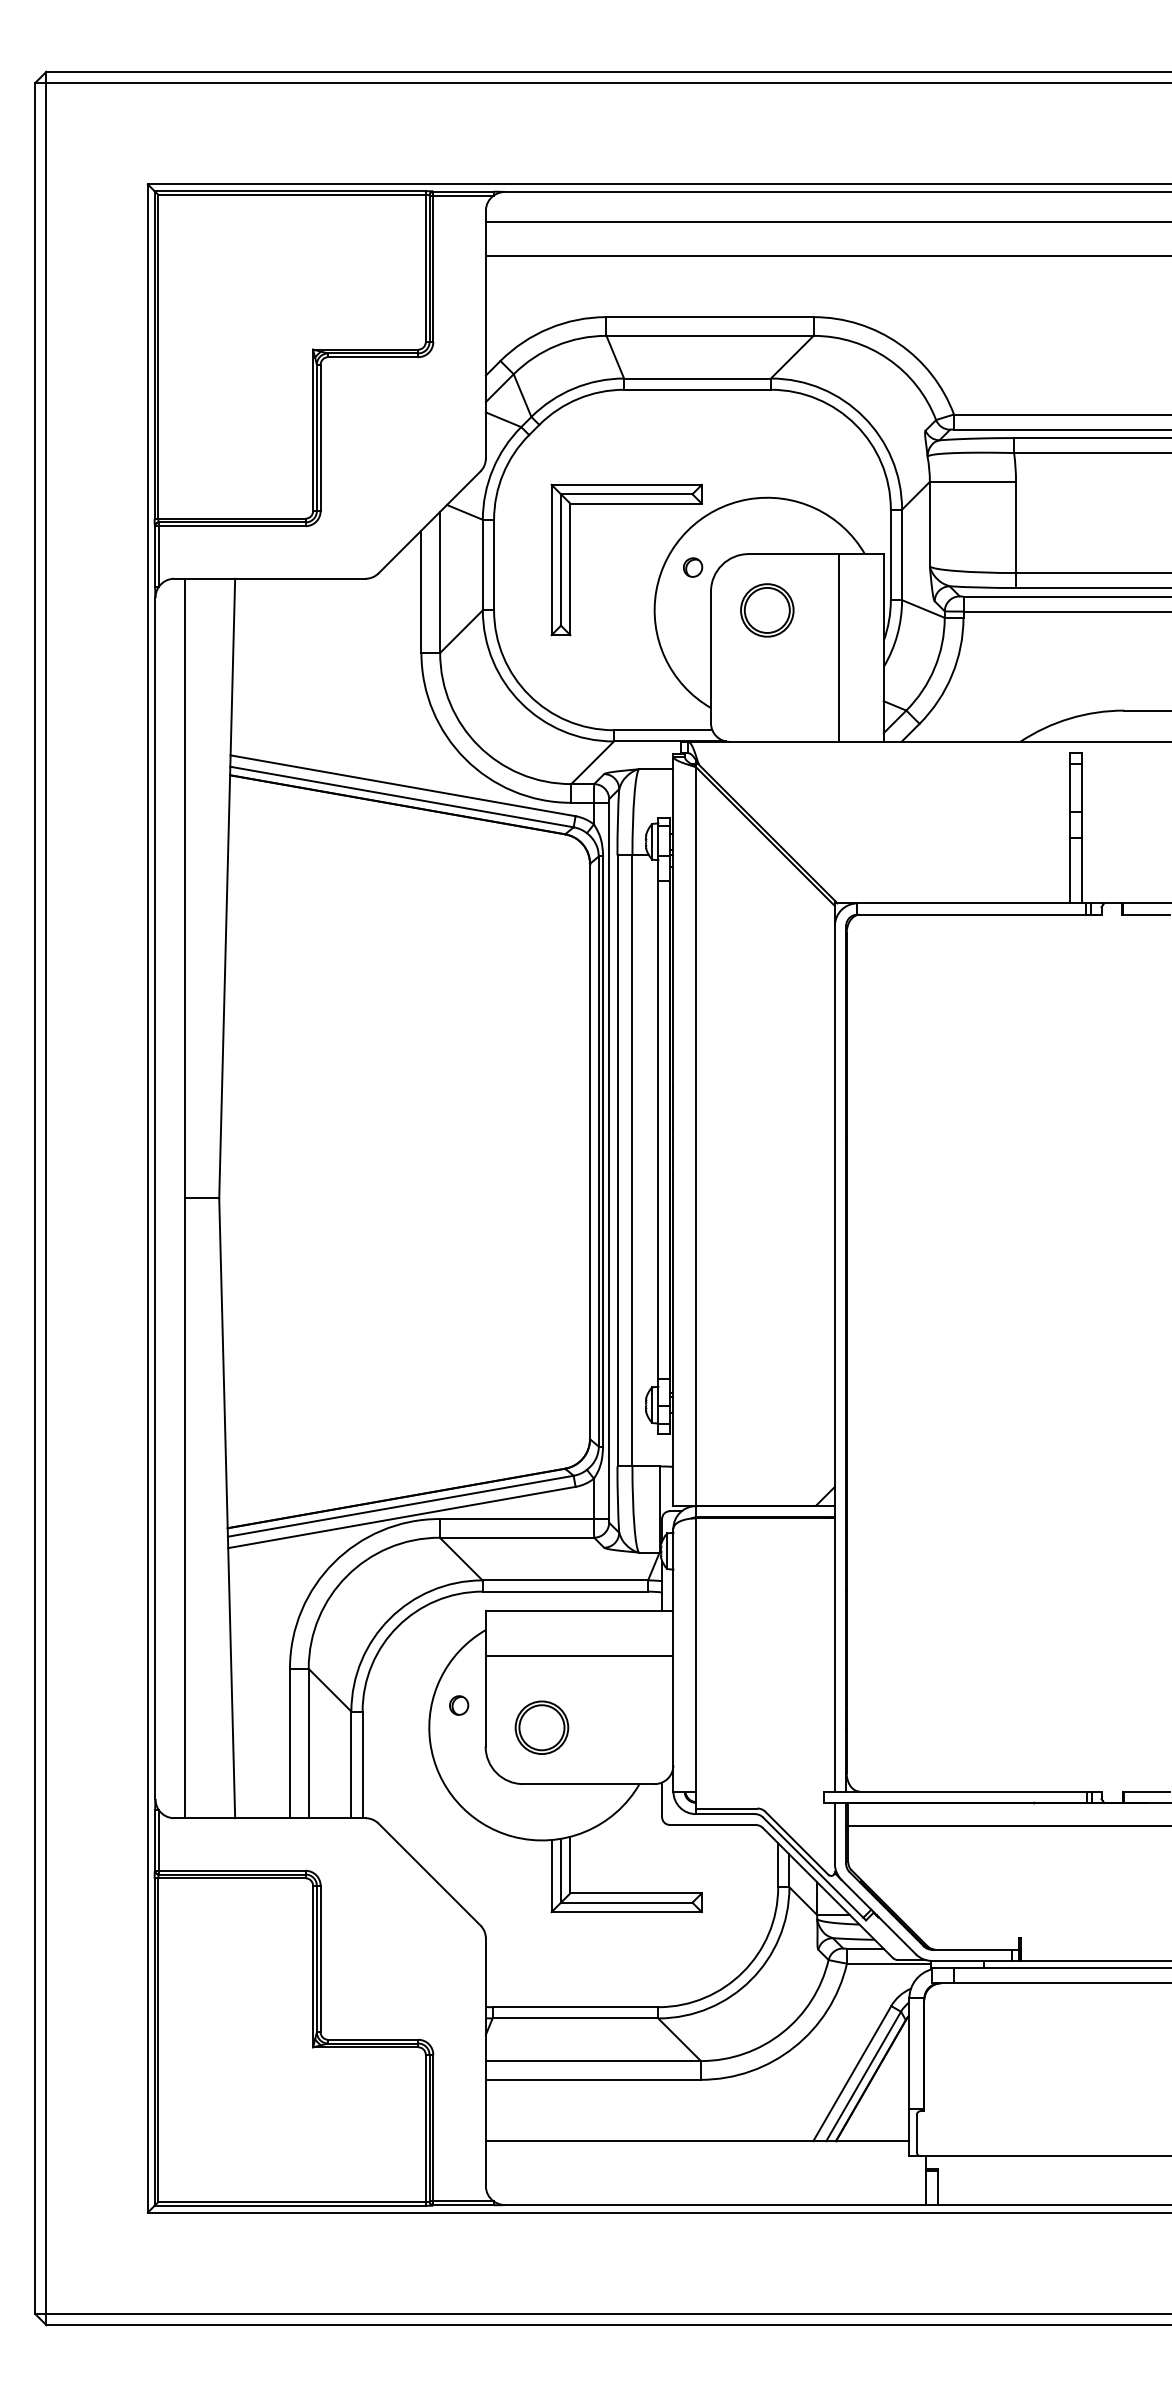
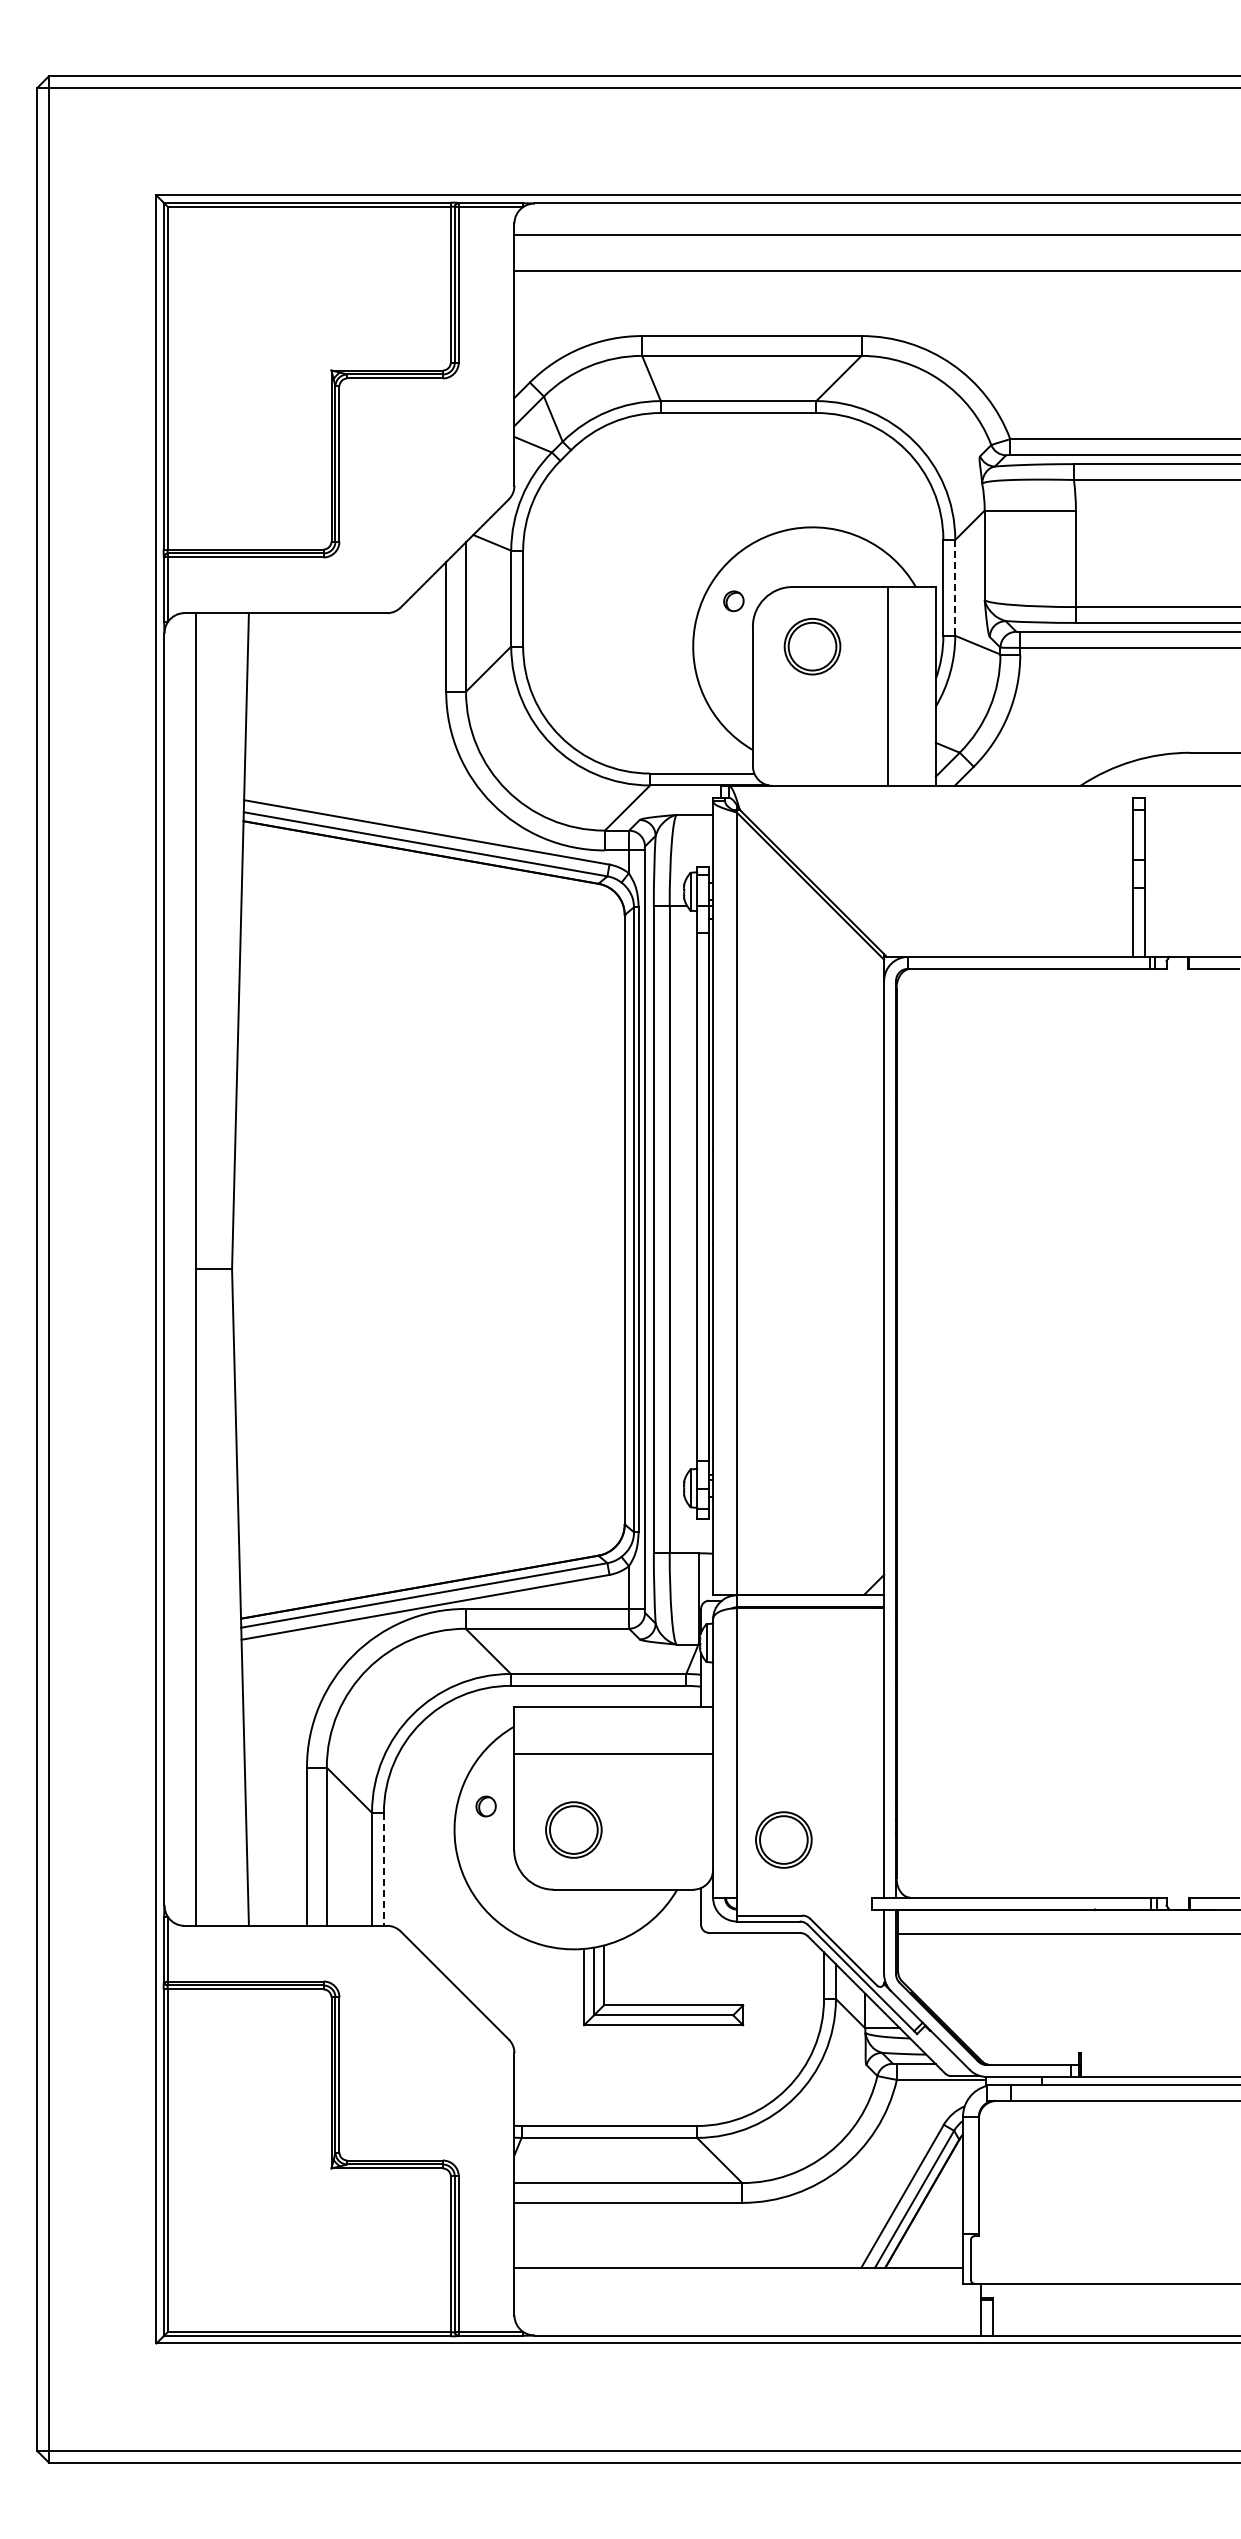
part: (626, 504) -> (663, 534), removed
line: (902, 554) -> (955, 587), solid -> dashed
part: (739, 1736) -> (783, 1839), added
line: (362, 1765) -> (383, 1869), solid -> dashed

